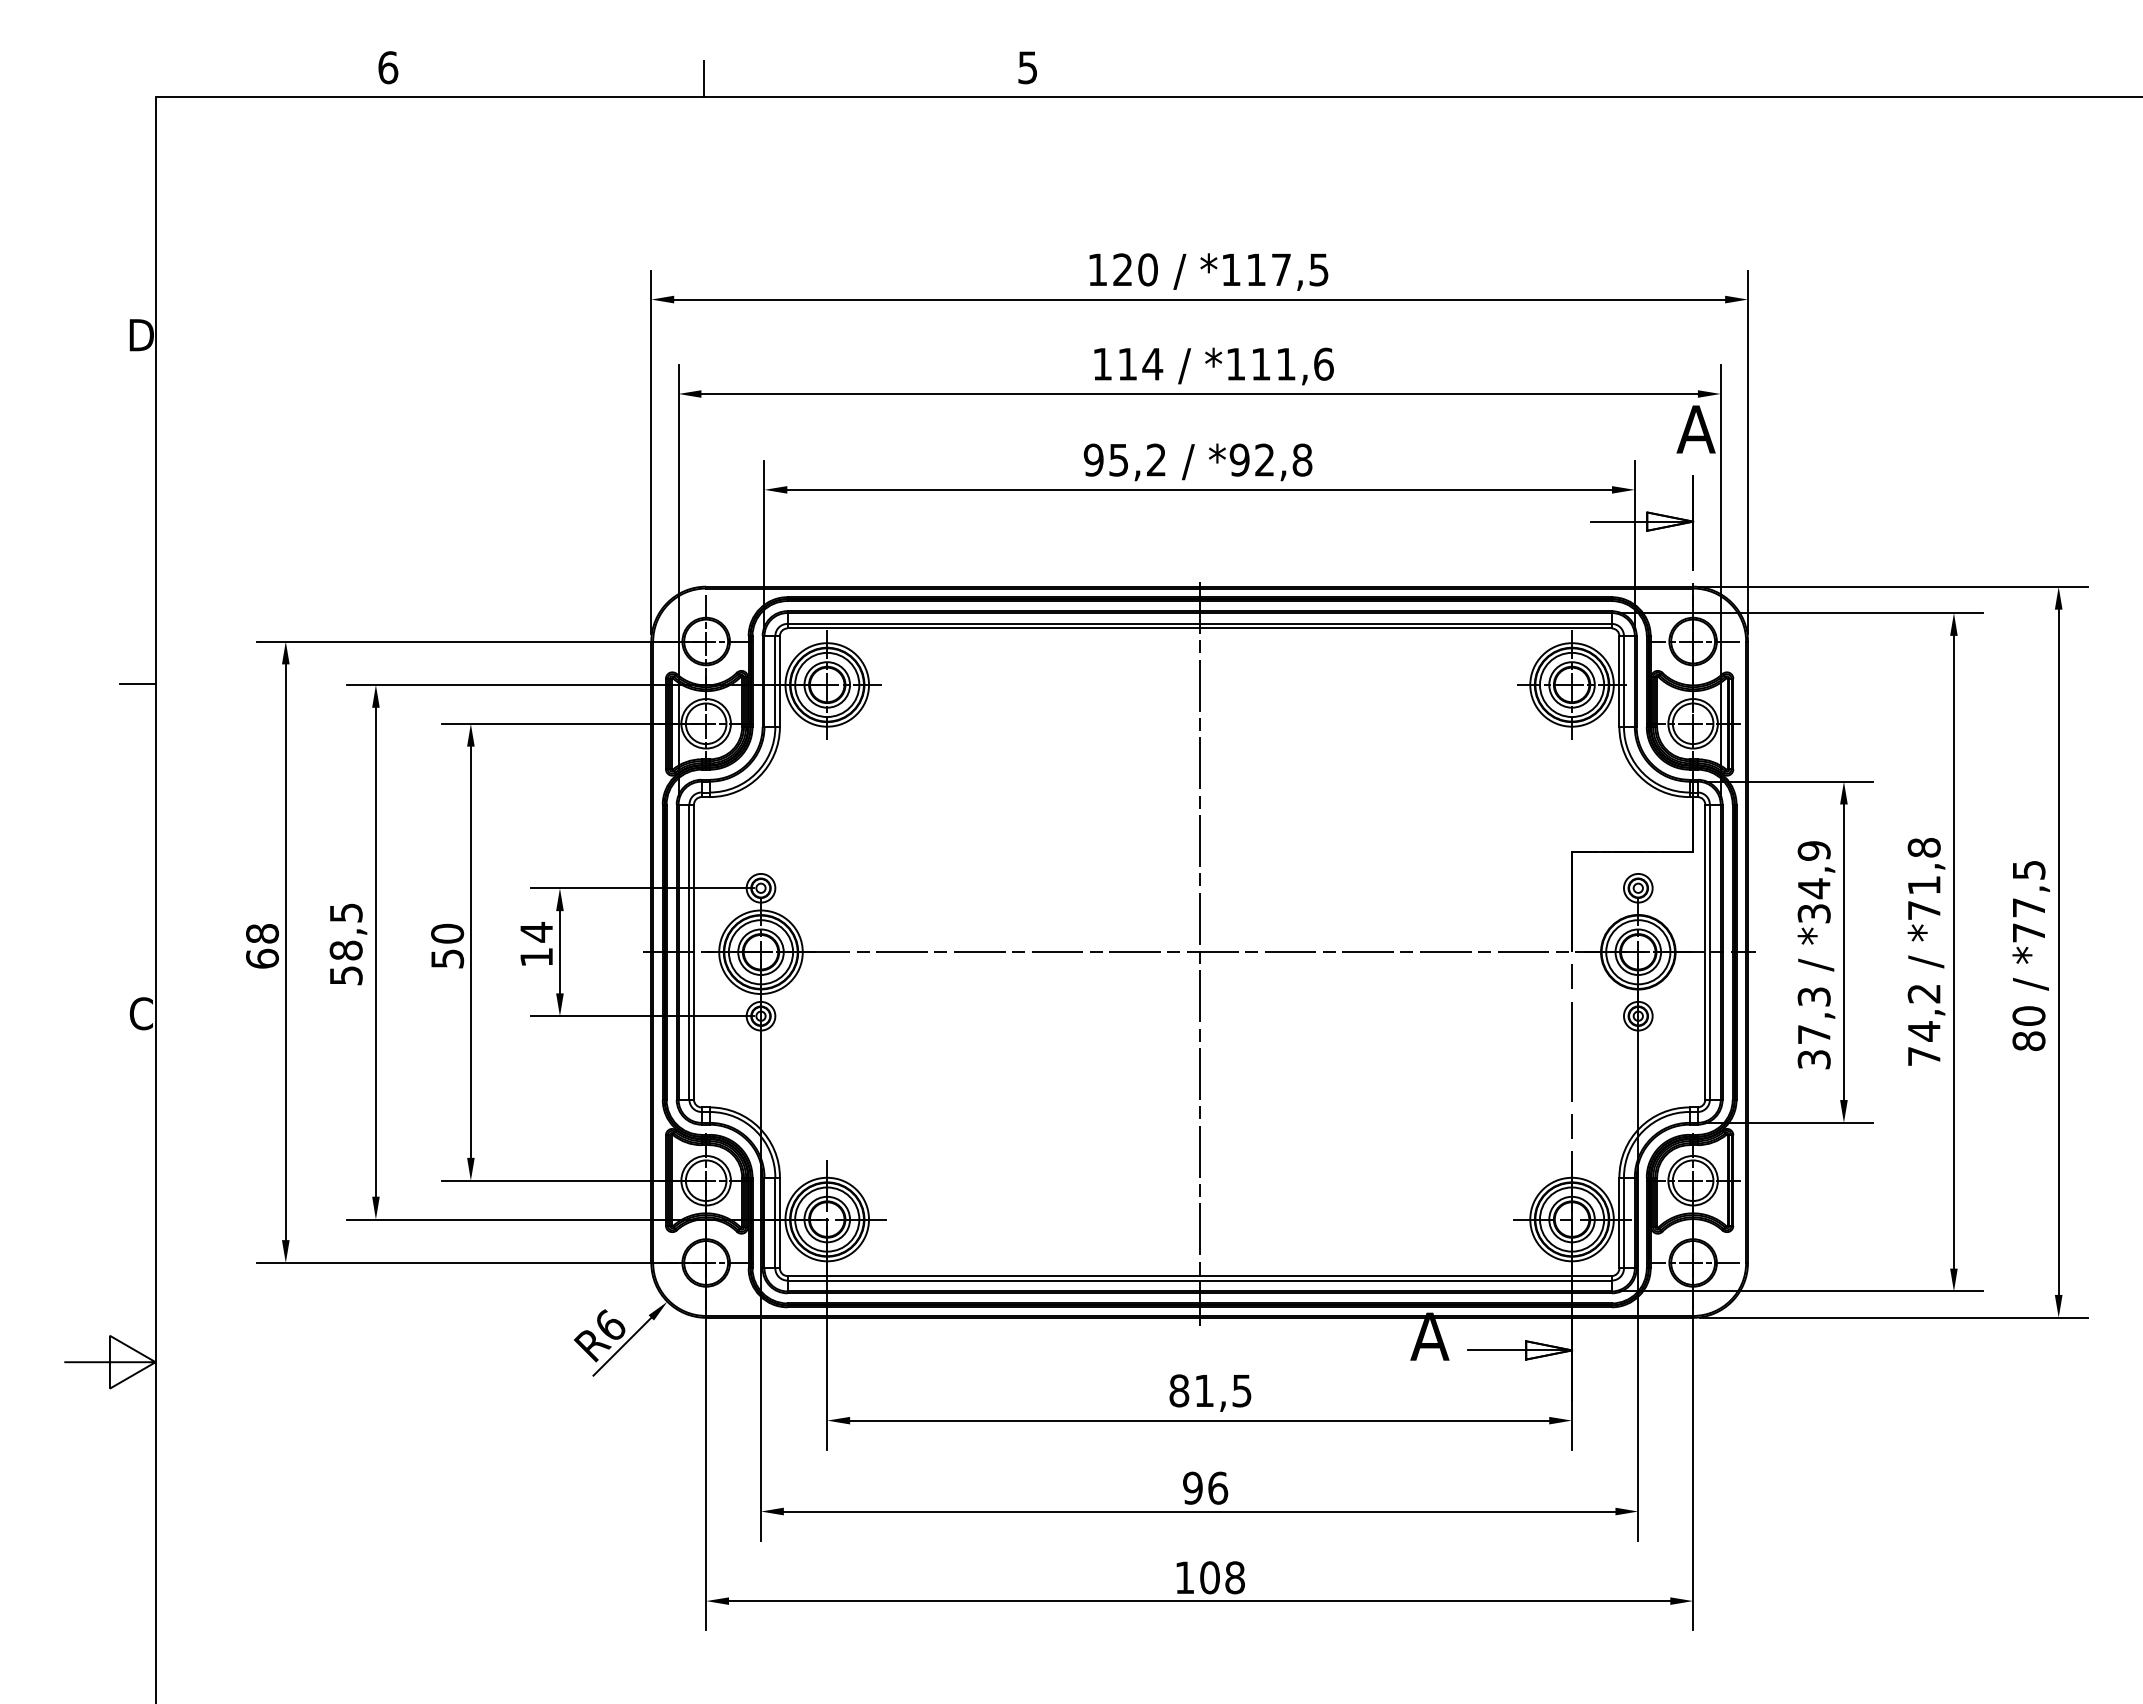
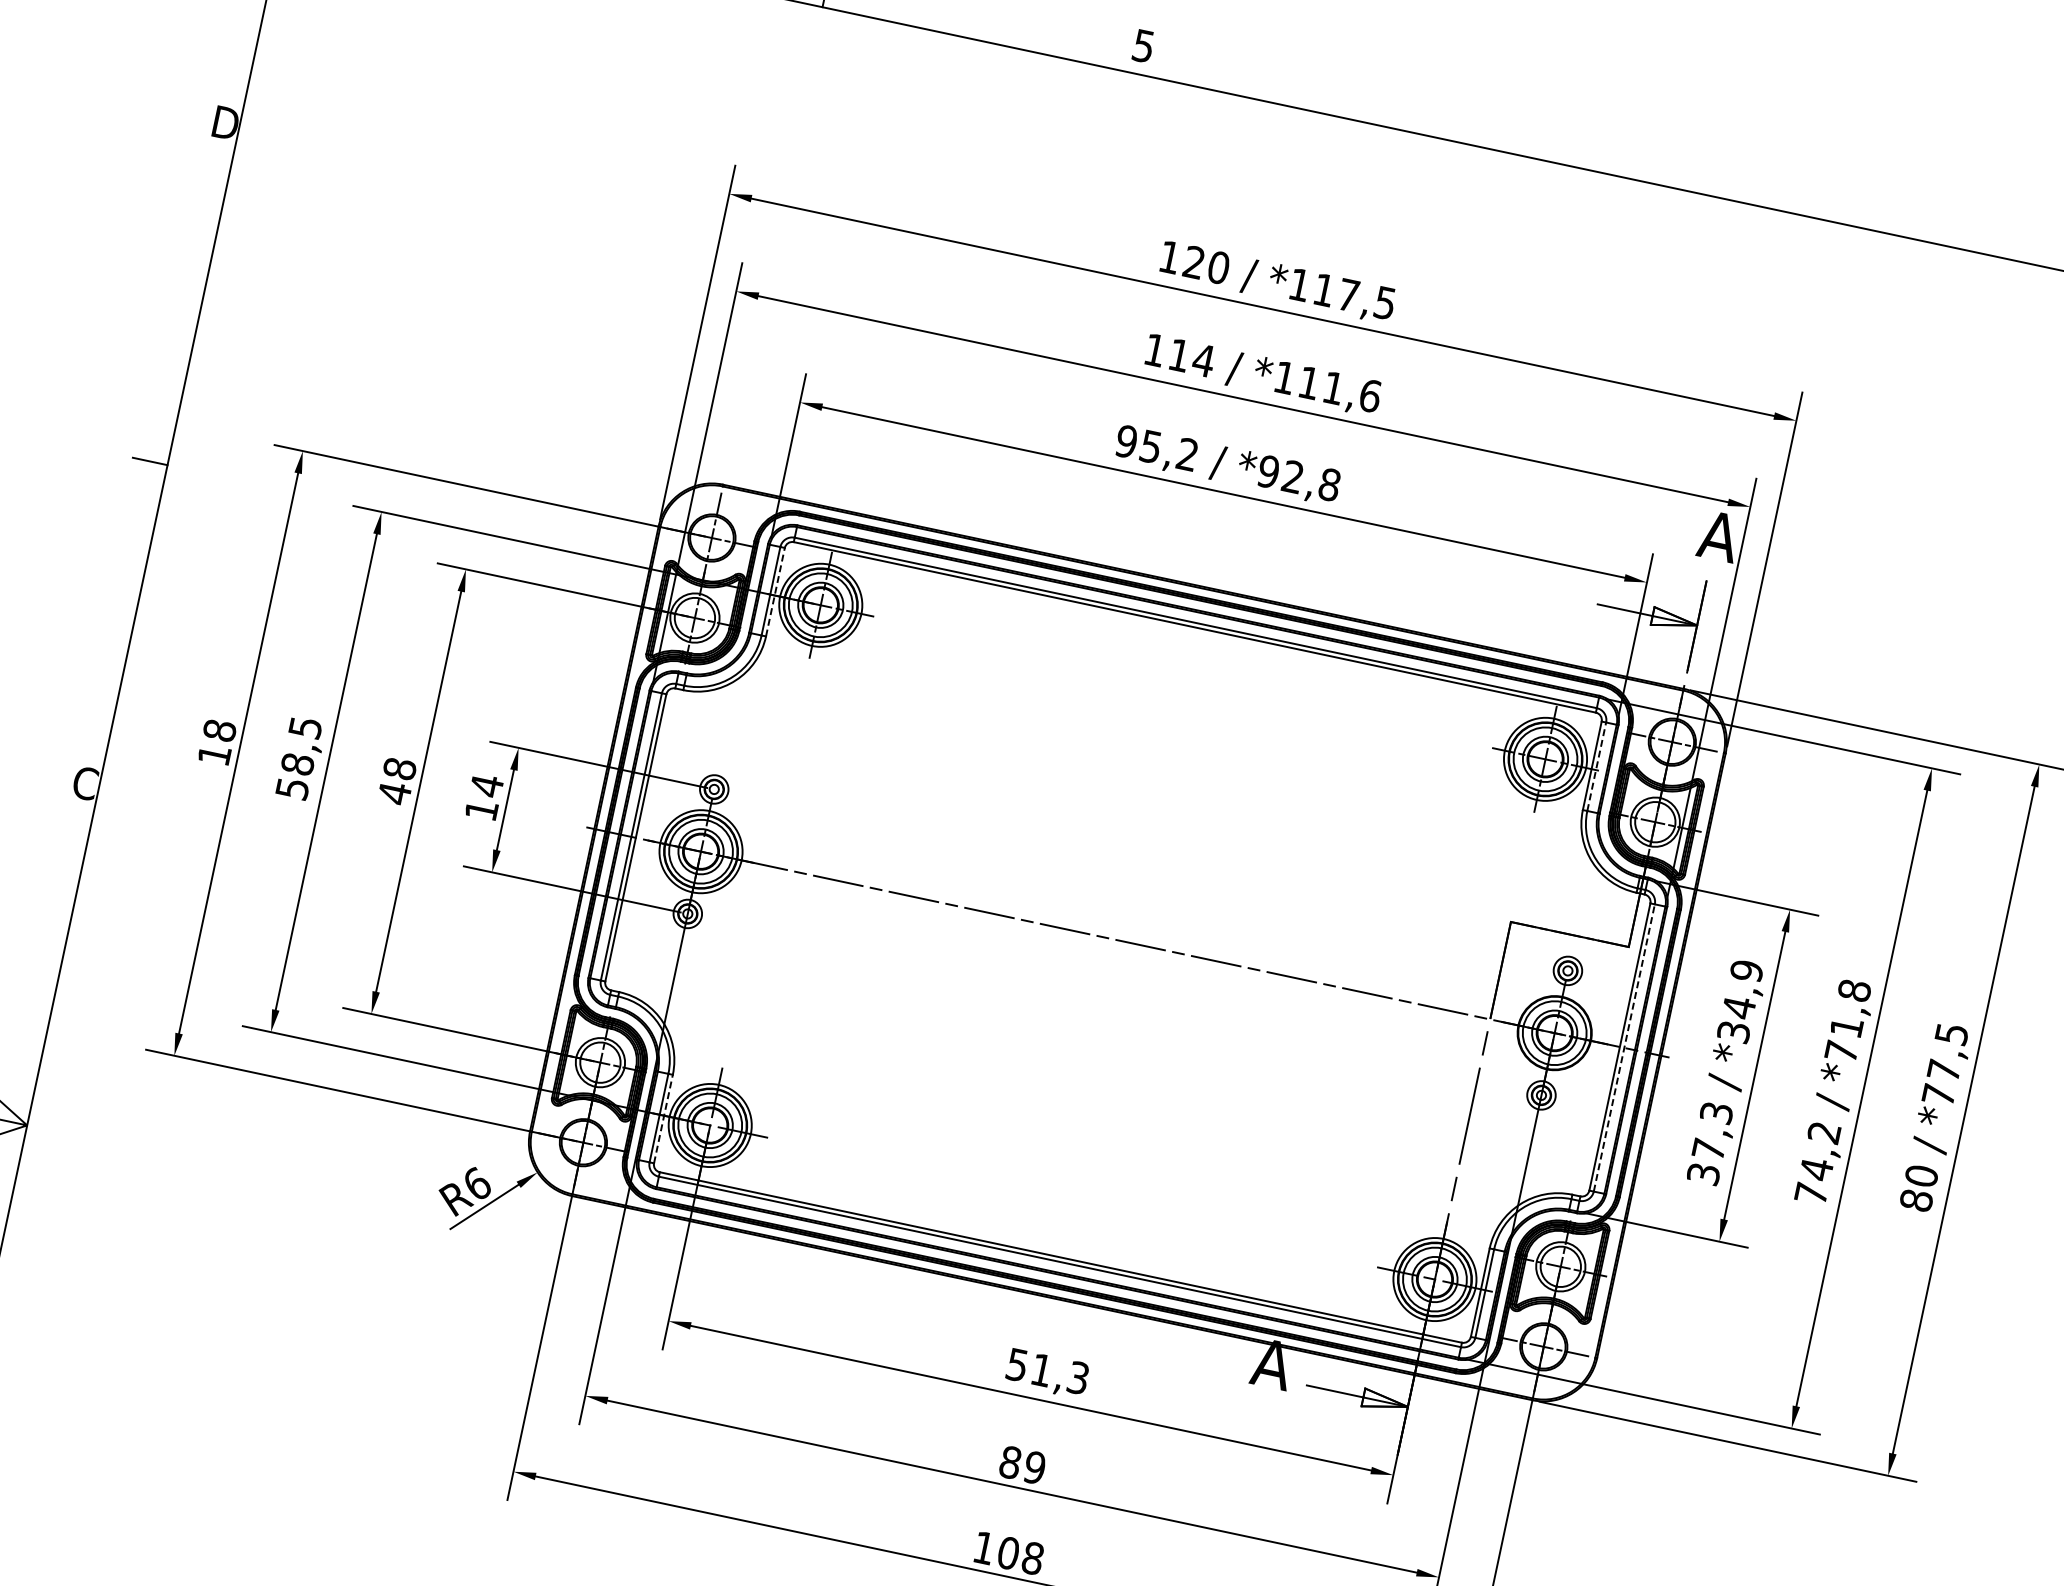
line: (779, 681) -> (775, 592), solid -> dashed
line: (1623, 681) -> (1596, 766), solid -> dashed
text: (447, 946) -> (397, 781), 50 -> 48
line: (1709, 952) -> (1623, 1048), solid -> dashed
line: (1199, 953) -> (1127, 943), removed
text: (262, 958) -> (214, 754), 68 -> 18
line: (779, 1222) -> (663, 1118), solid -> dashed
text: (1210, 1390) -> (1047, 1371), 81,5 -> 51,3
text: (1205, 1487) -> (1022, 1464), 96 -> 89

